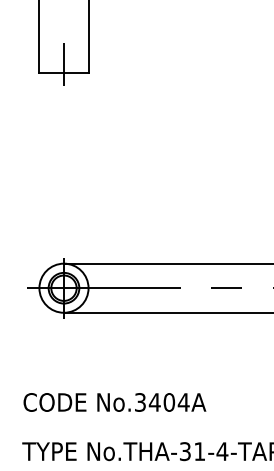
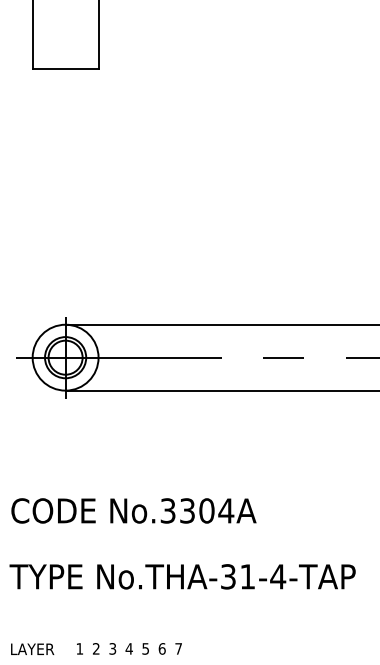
line: (63, 63) -> (65, 56), removed
text: (154, 402) -> (187, 510), No.3404A -> No.3304A

